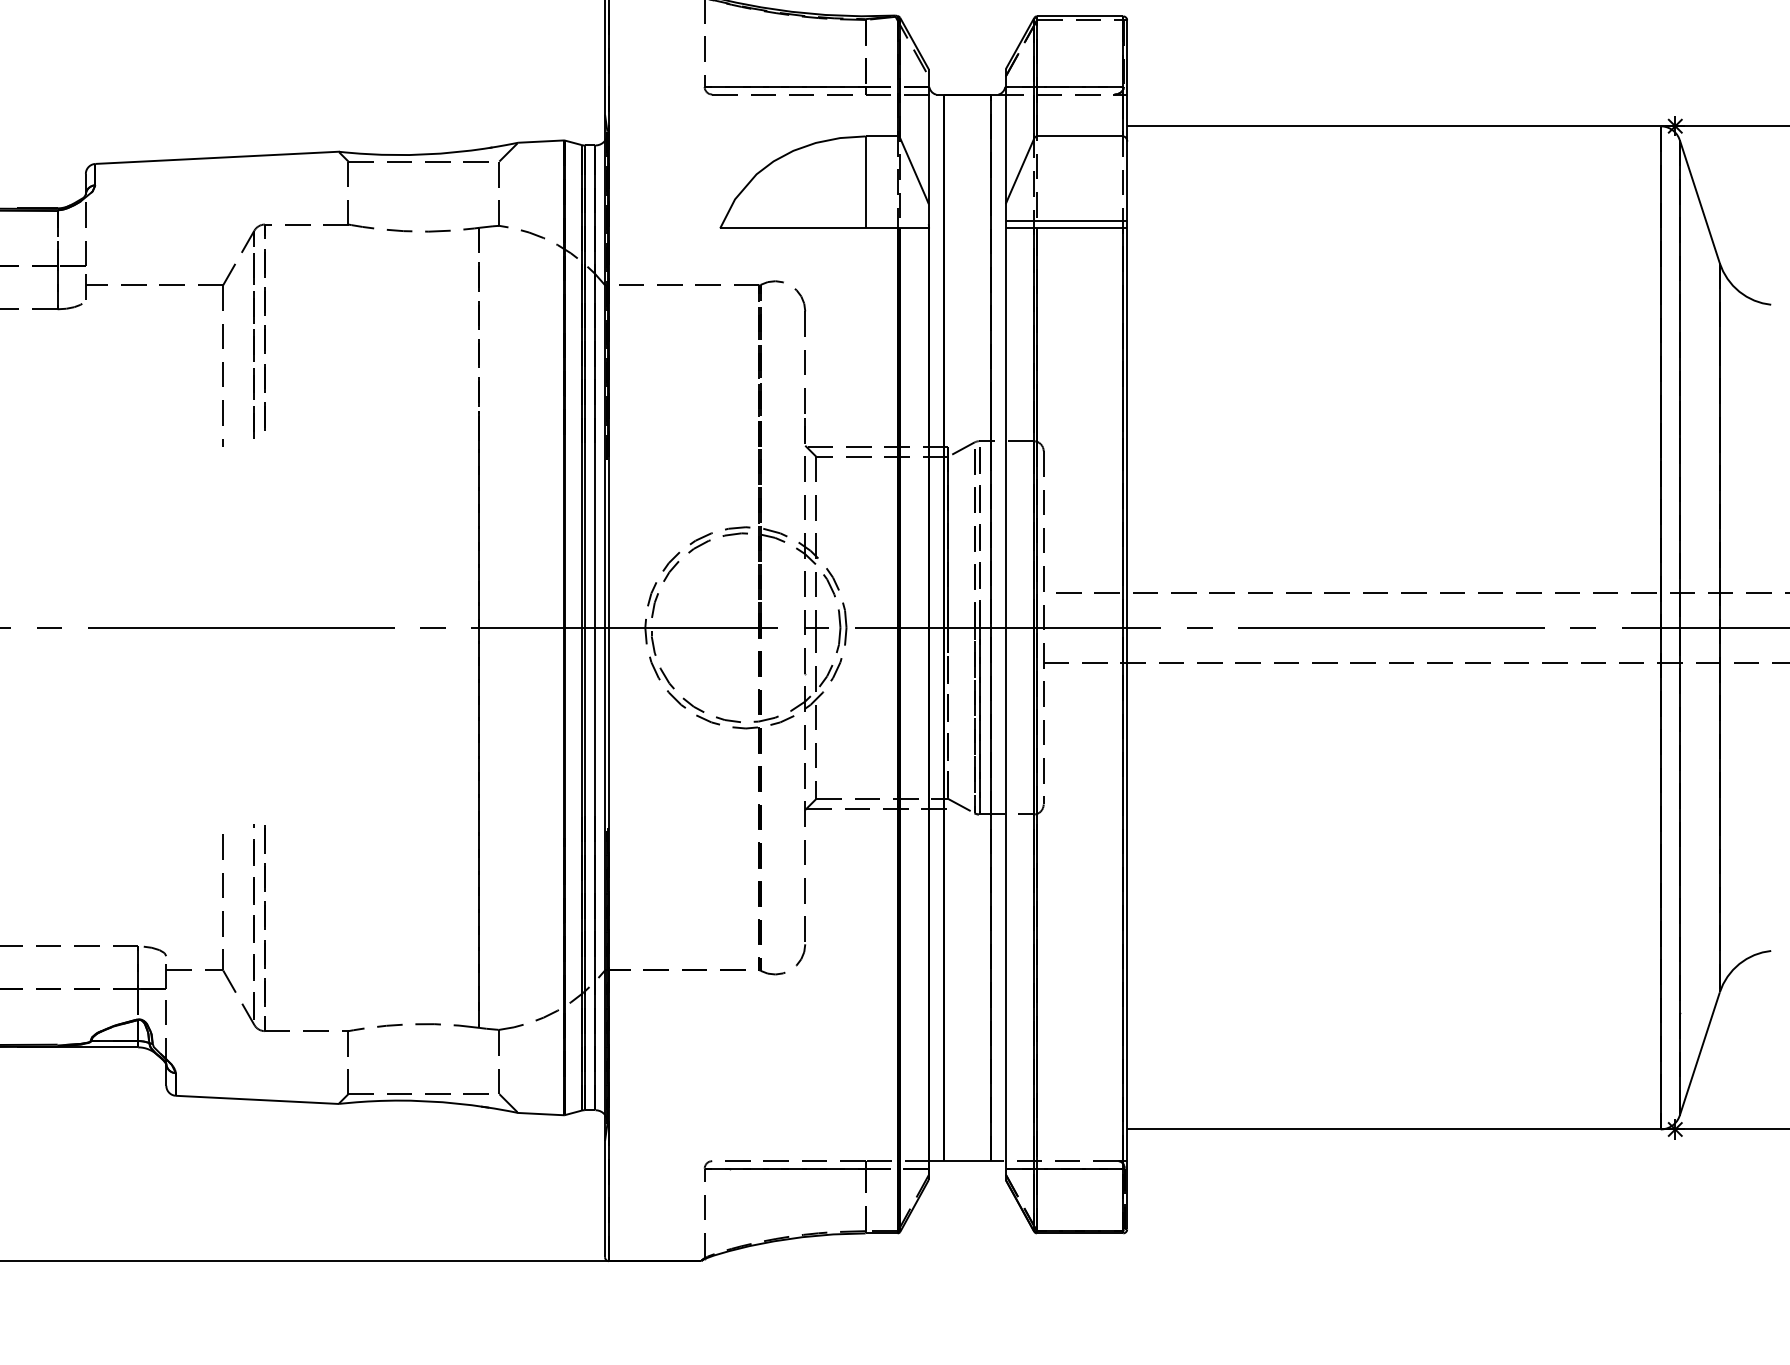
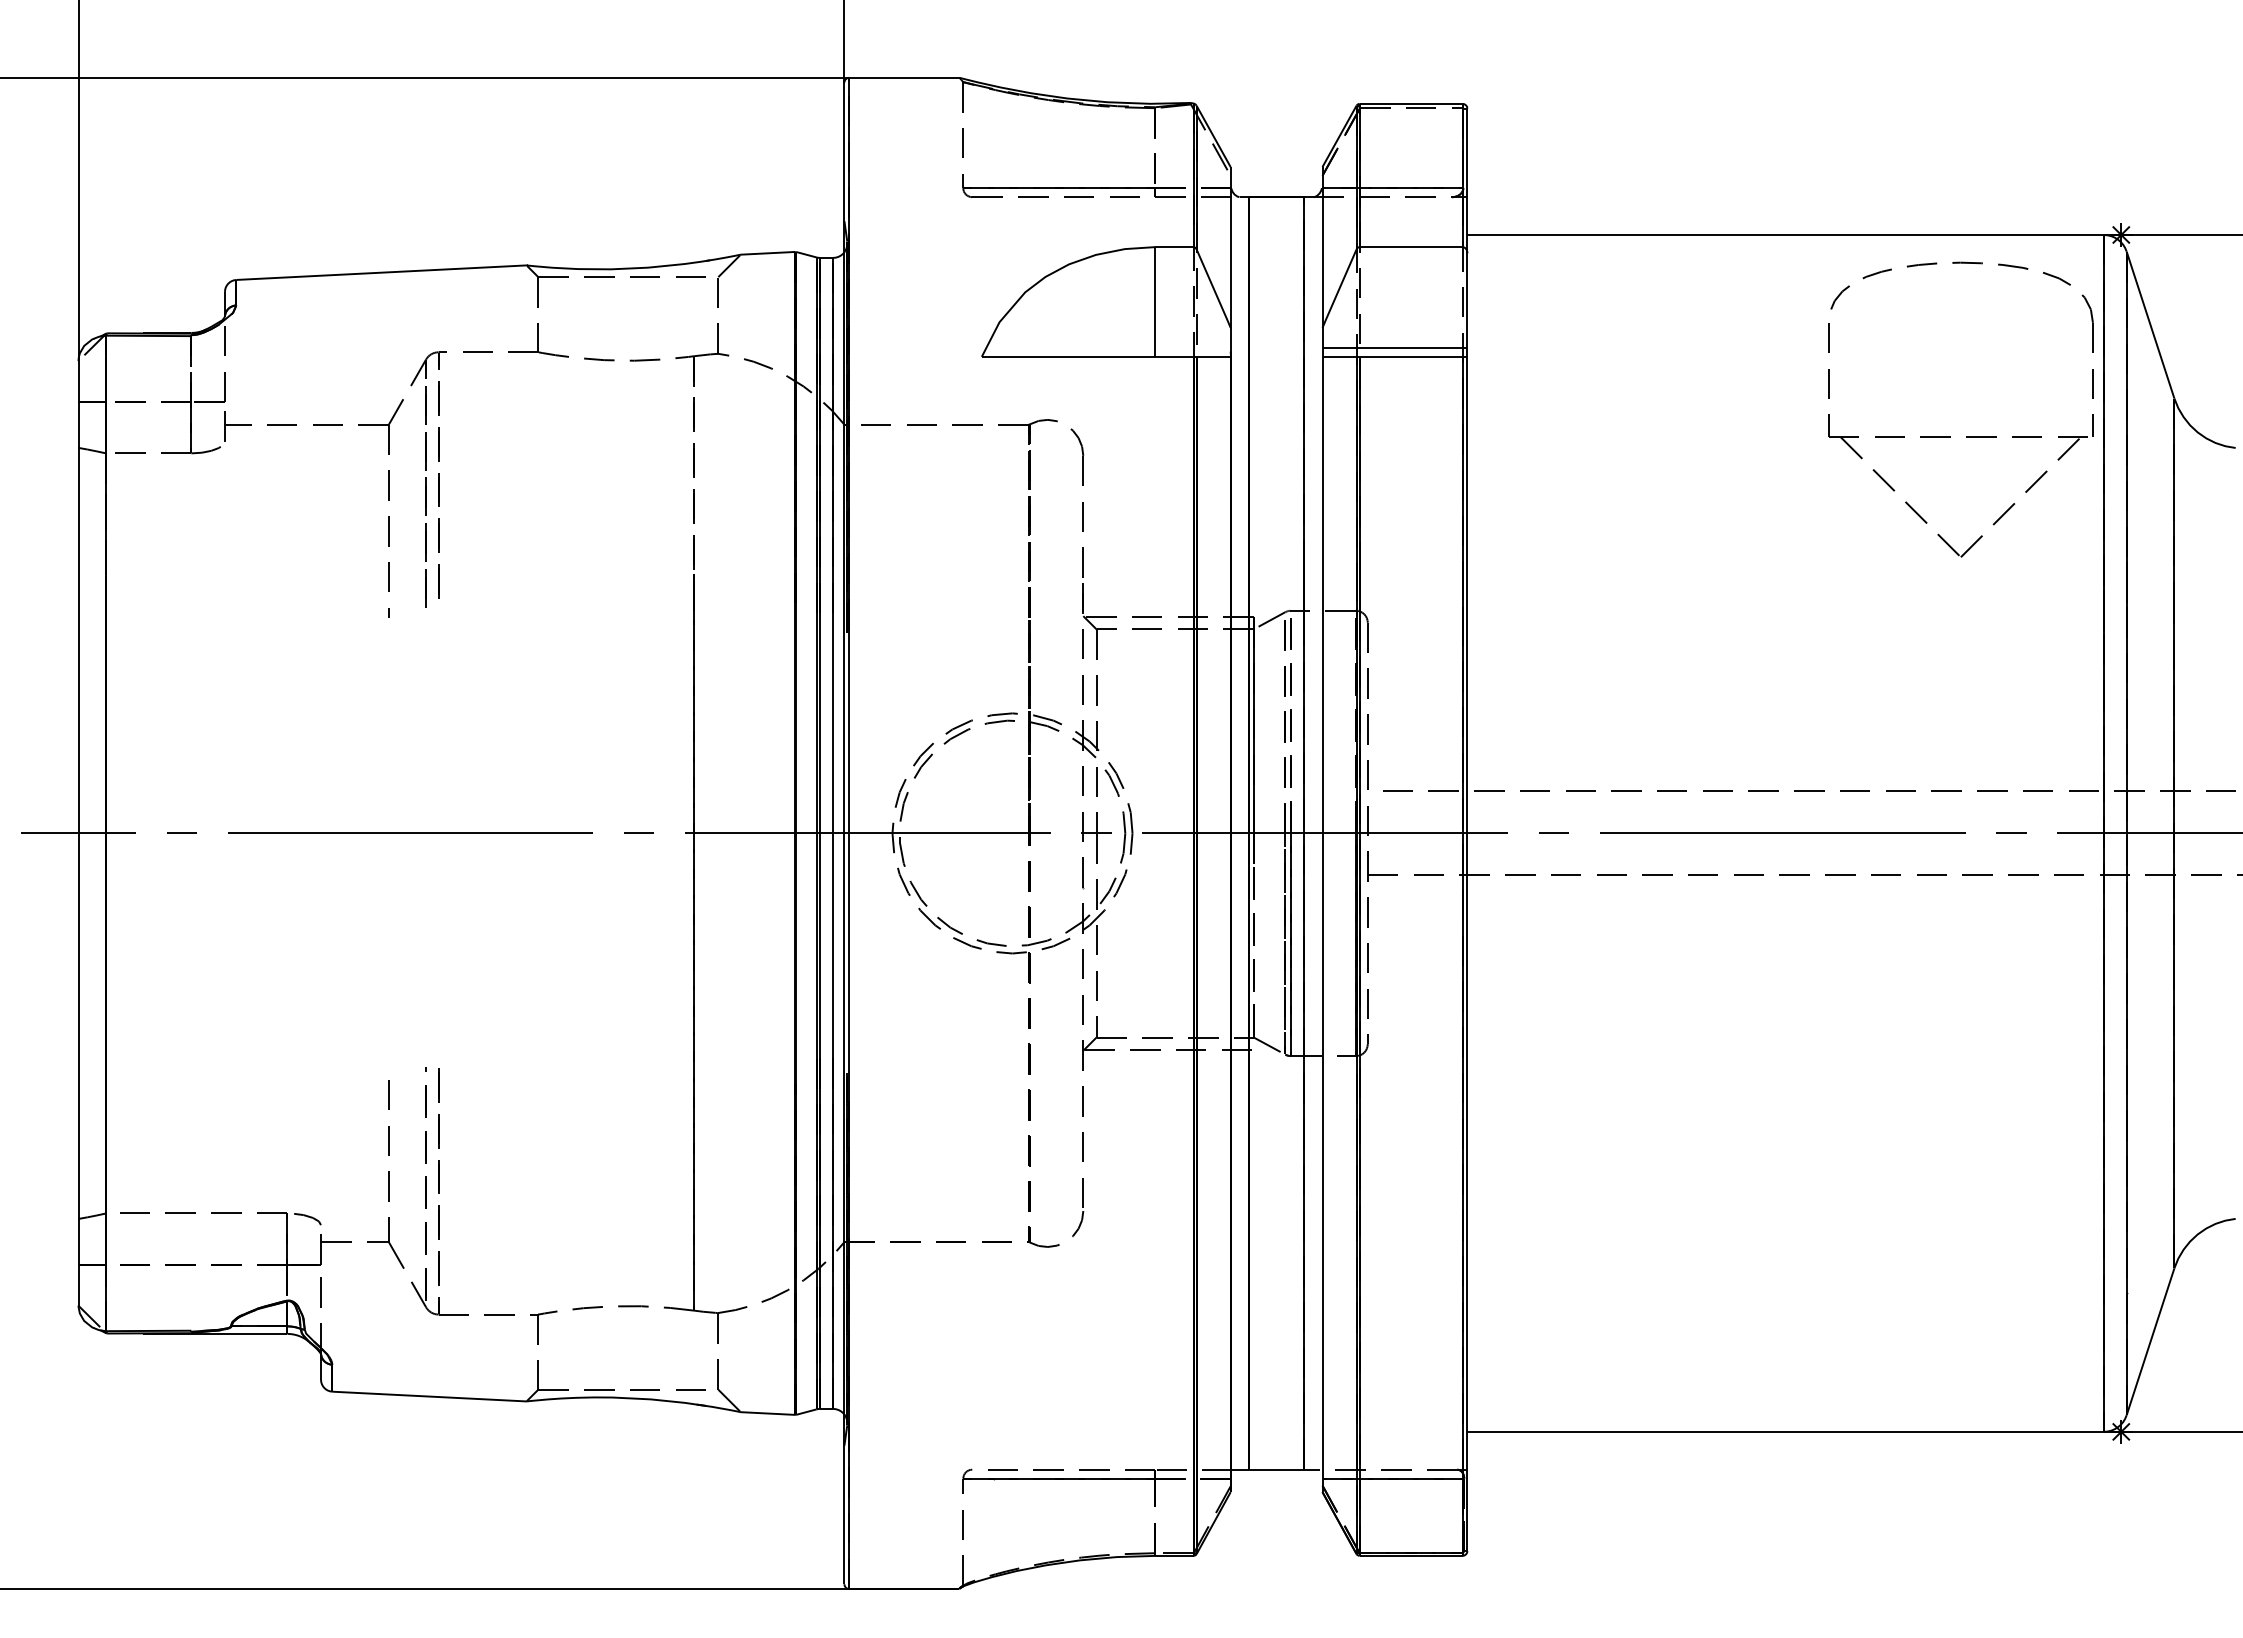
part: (1545, 295) -> (1966, 436), added

